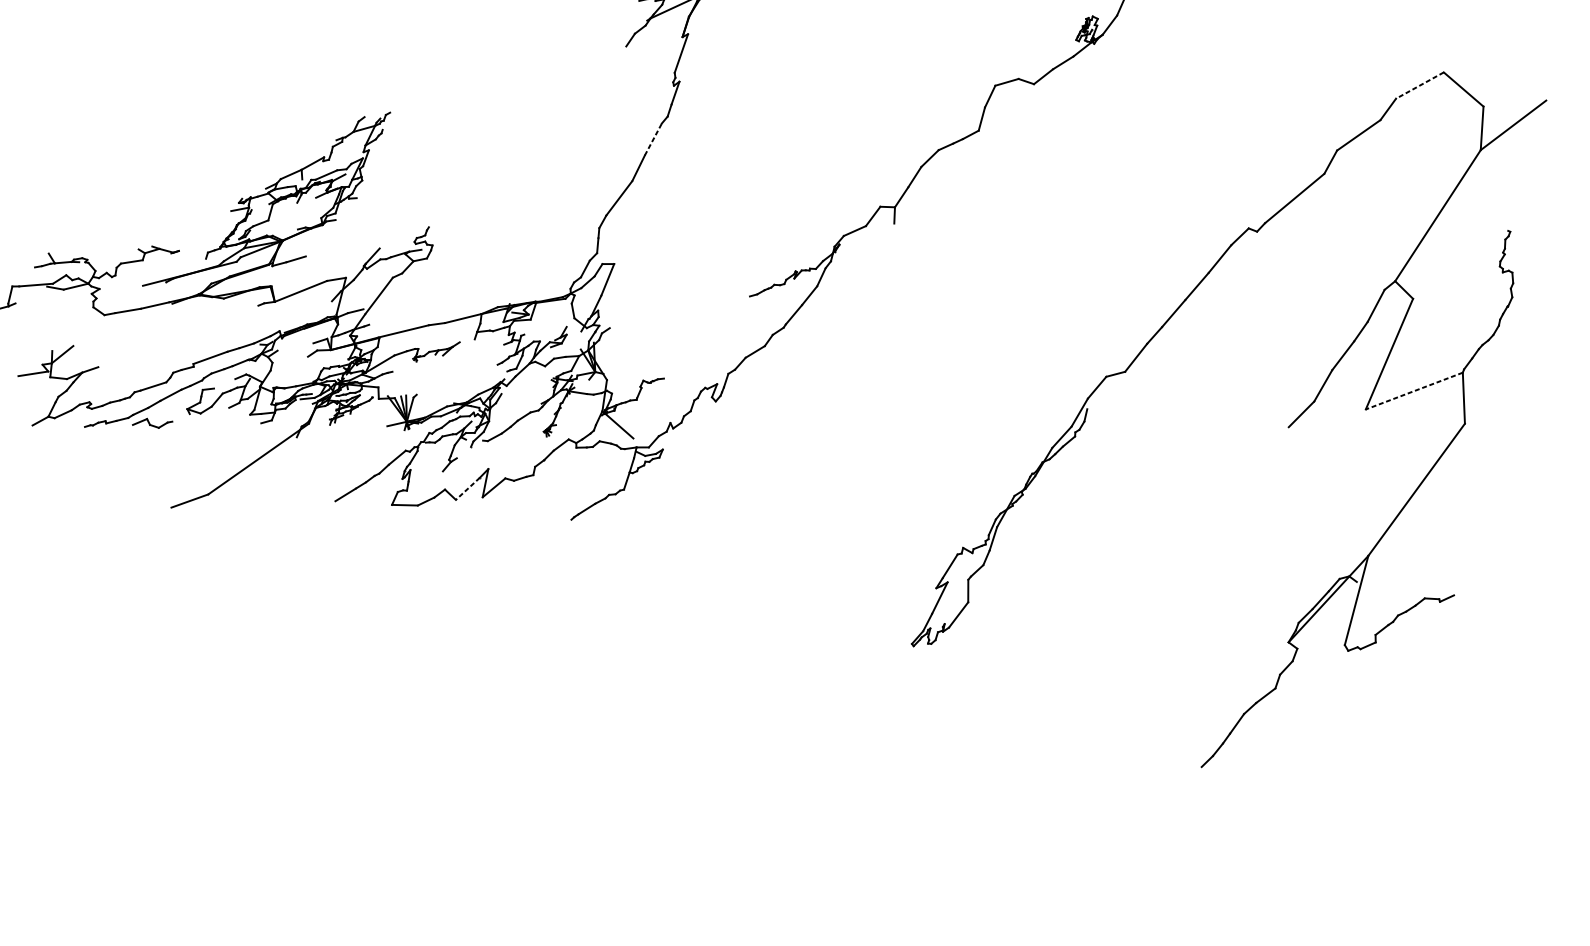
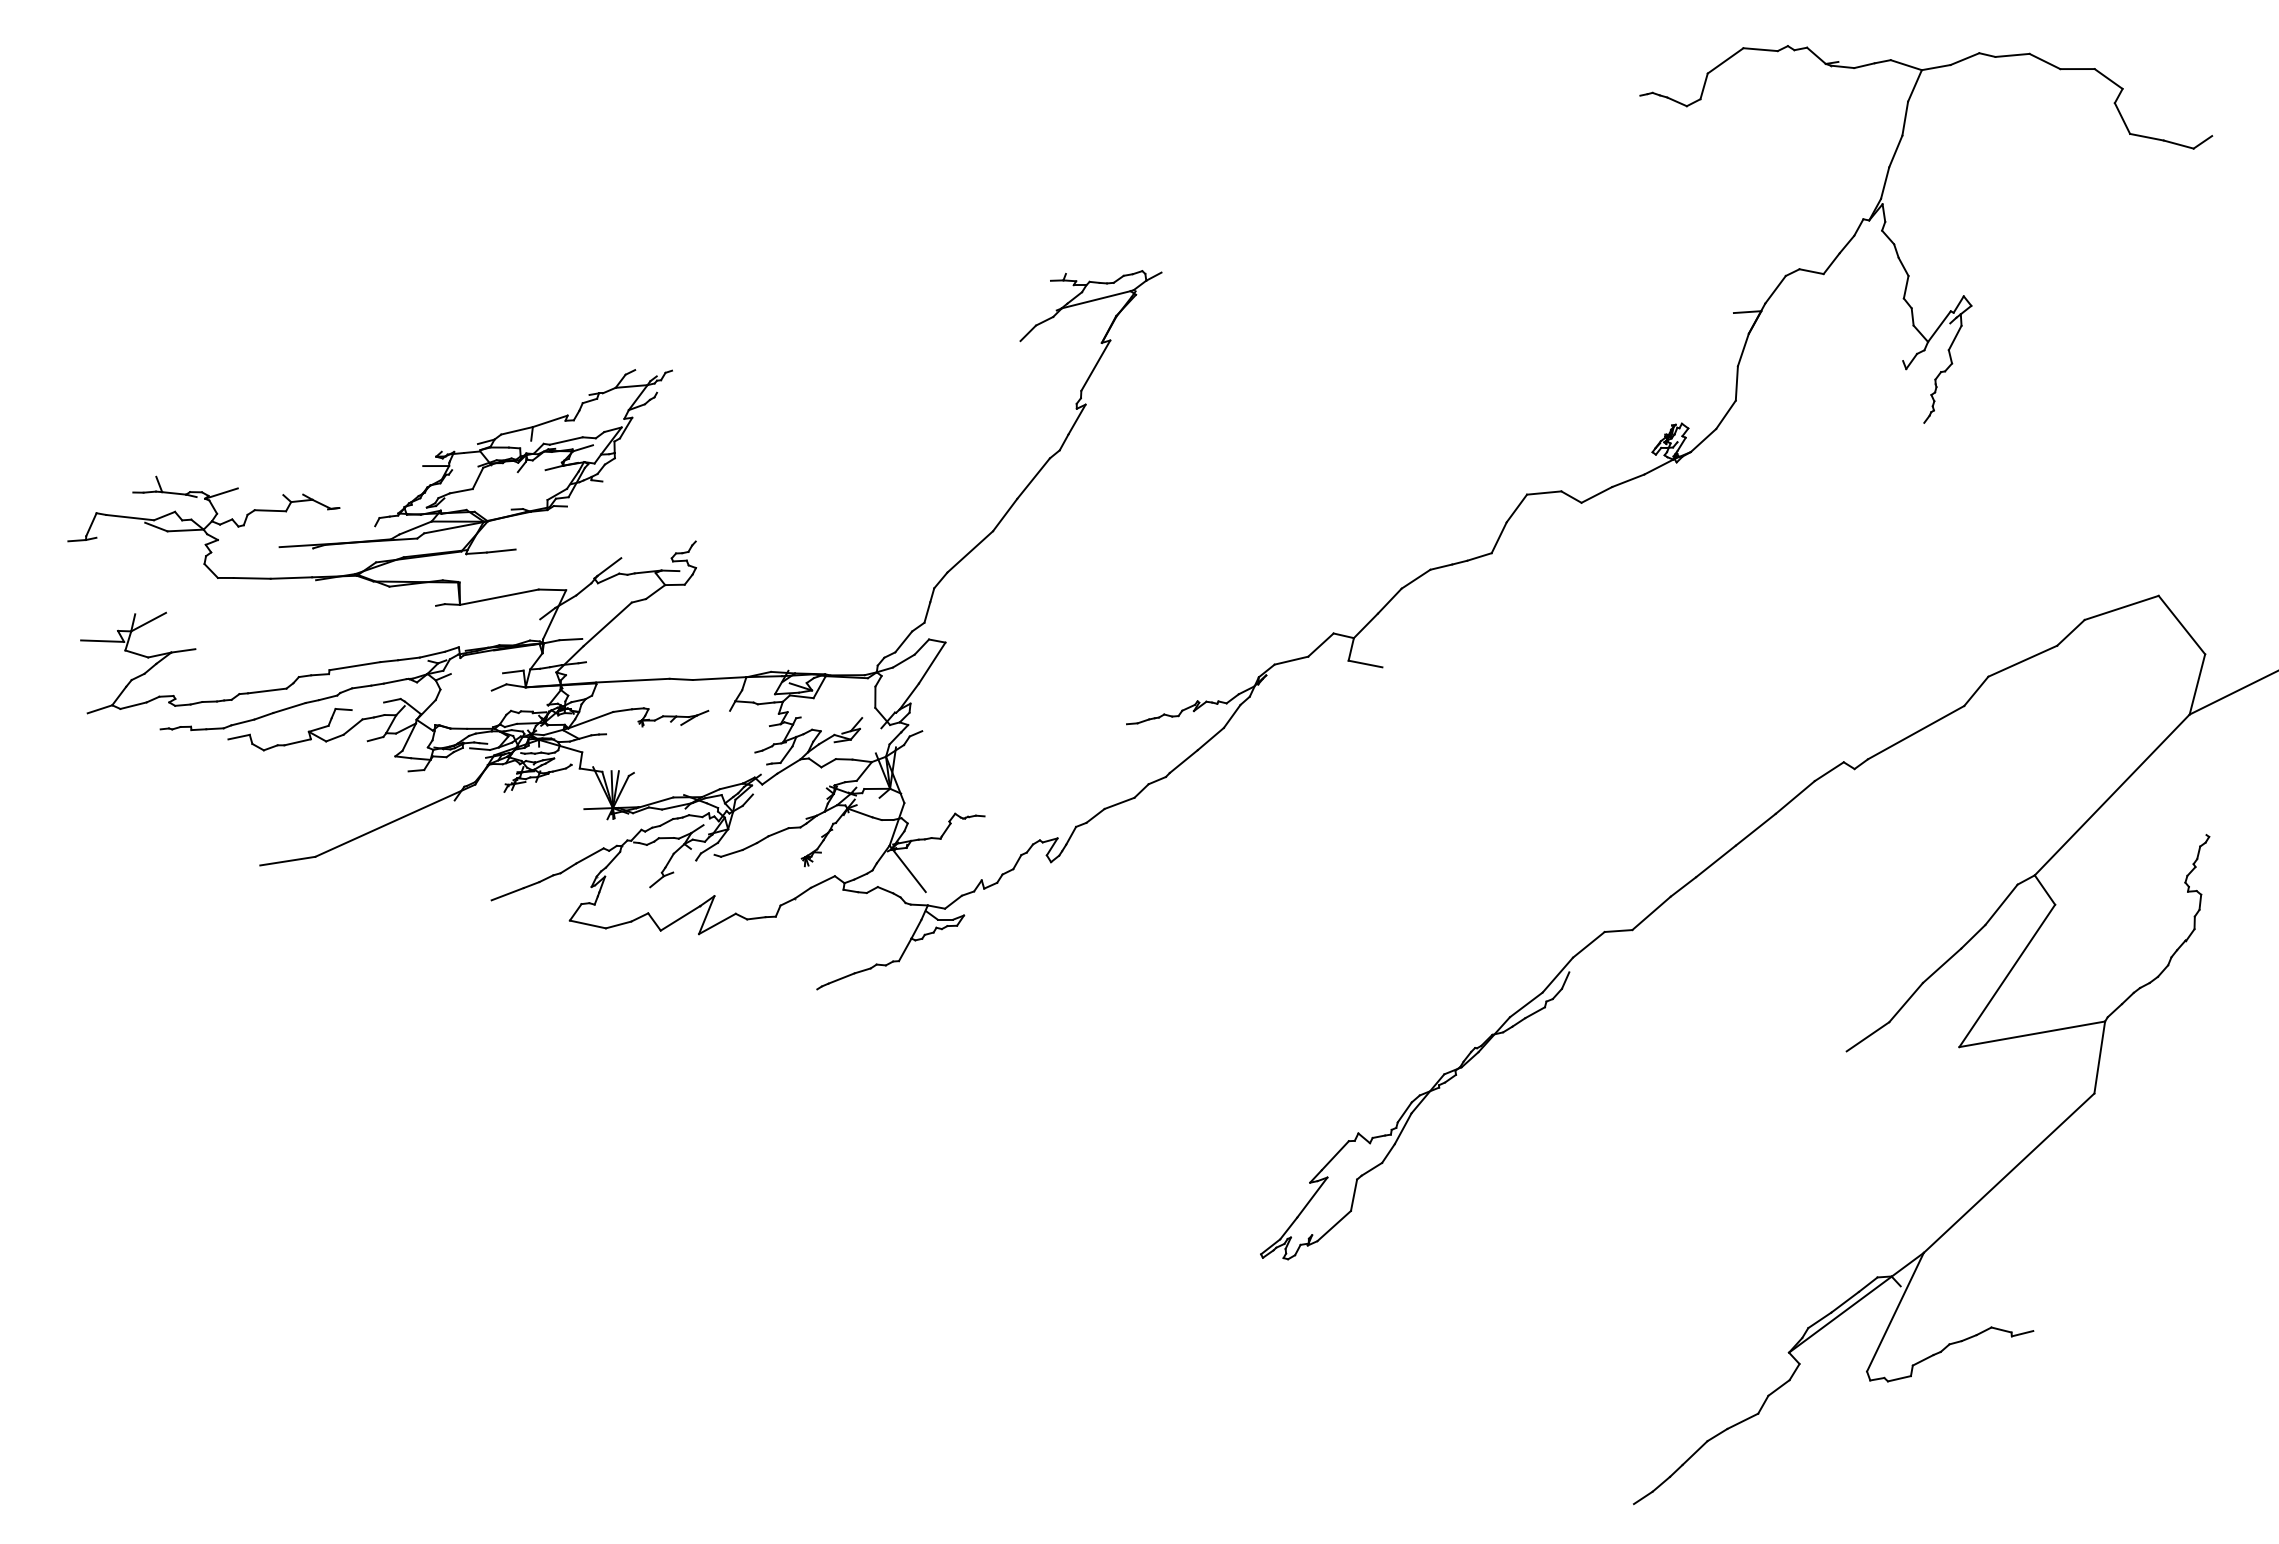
line: (1419, 85) -> (2121, 607), dashed -> solid
line: (653, 139) -> (1033, 478), dashed -> solid
line: (906, 223) -> (1365, 663), added
line: (95, 256) -> (221, 493), added
line: (1414, 391) -> (2032, 1034), dashed -> solid
line: (180, 418) -> (297, 742), added
line: (467, 488) -> (680, 918), dashed -> solid

